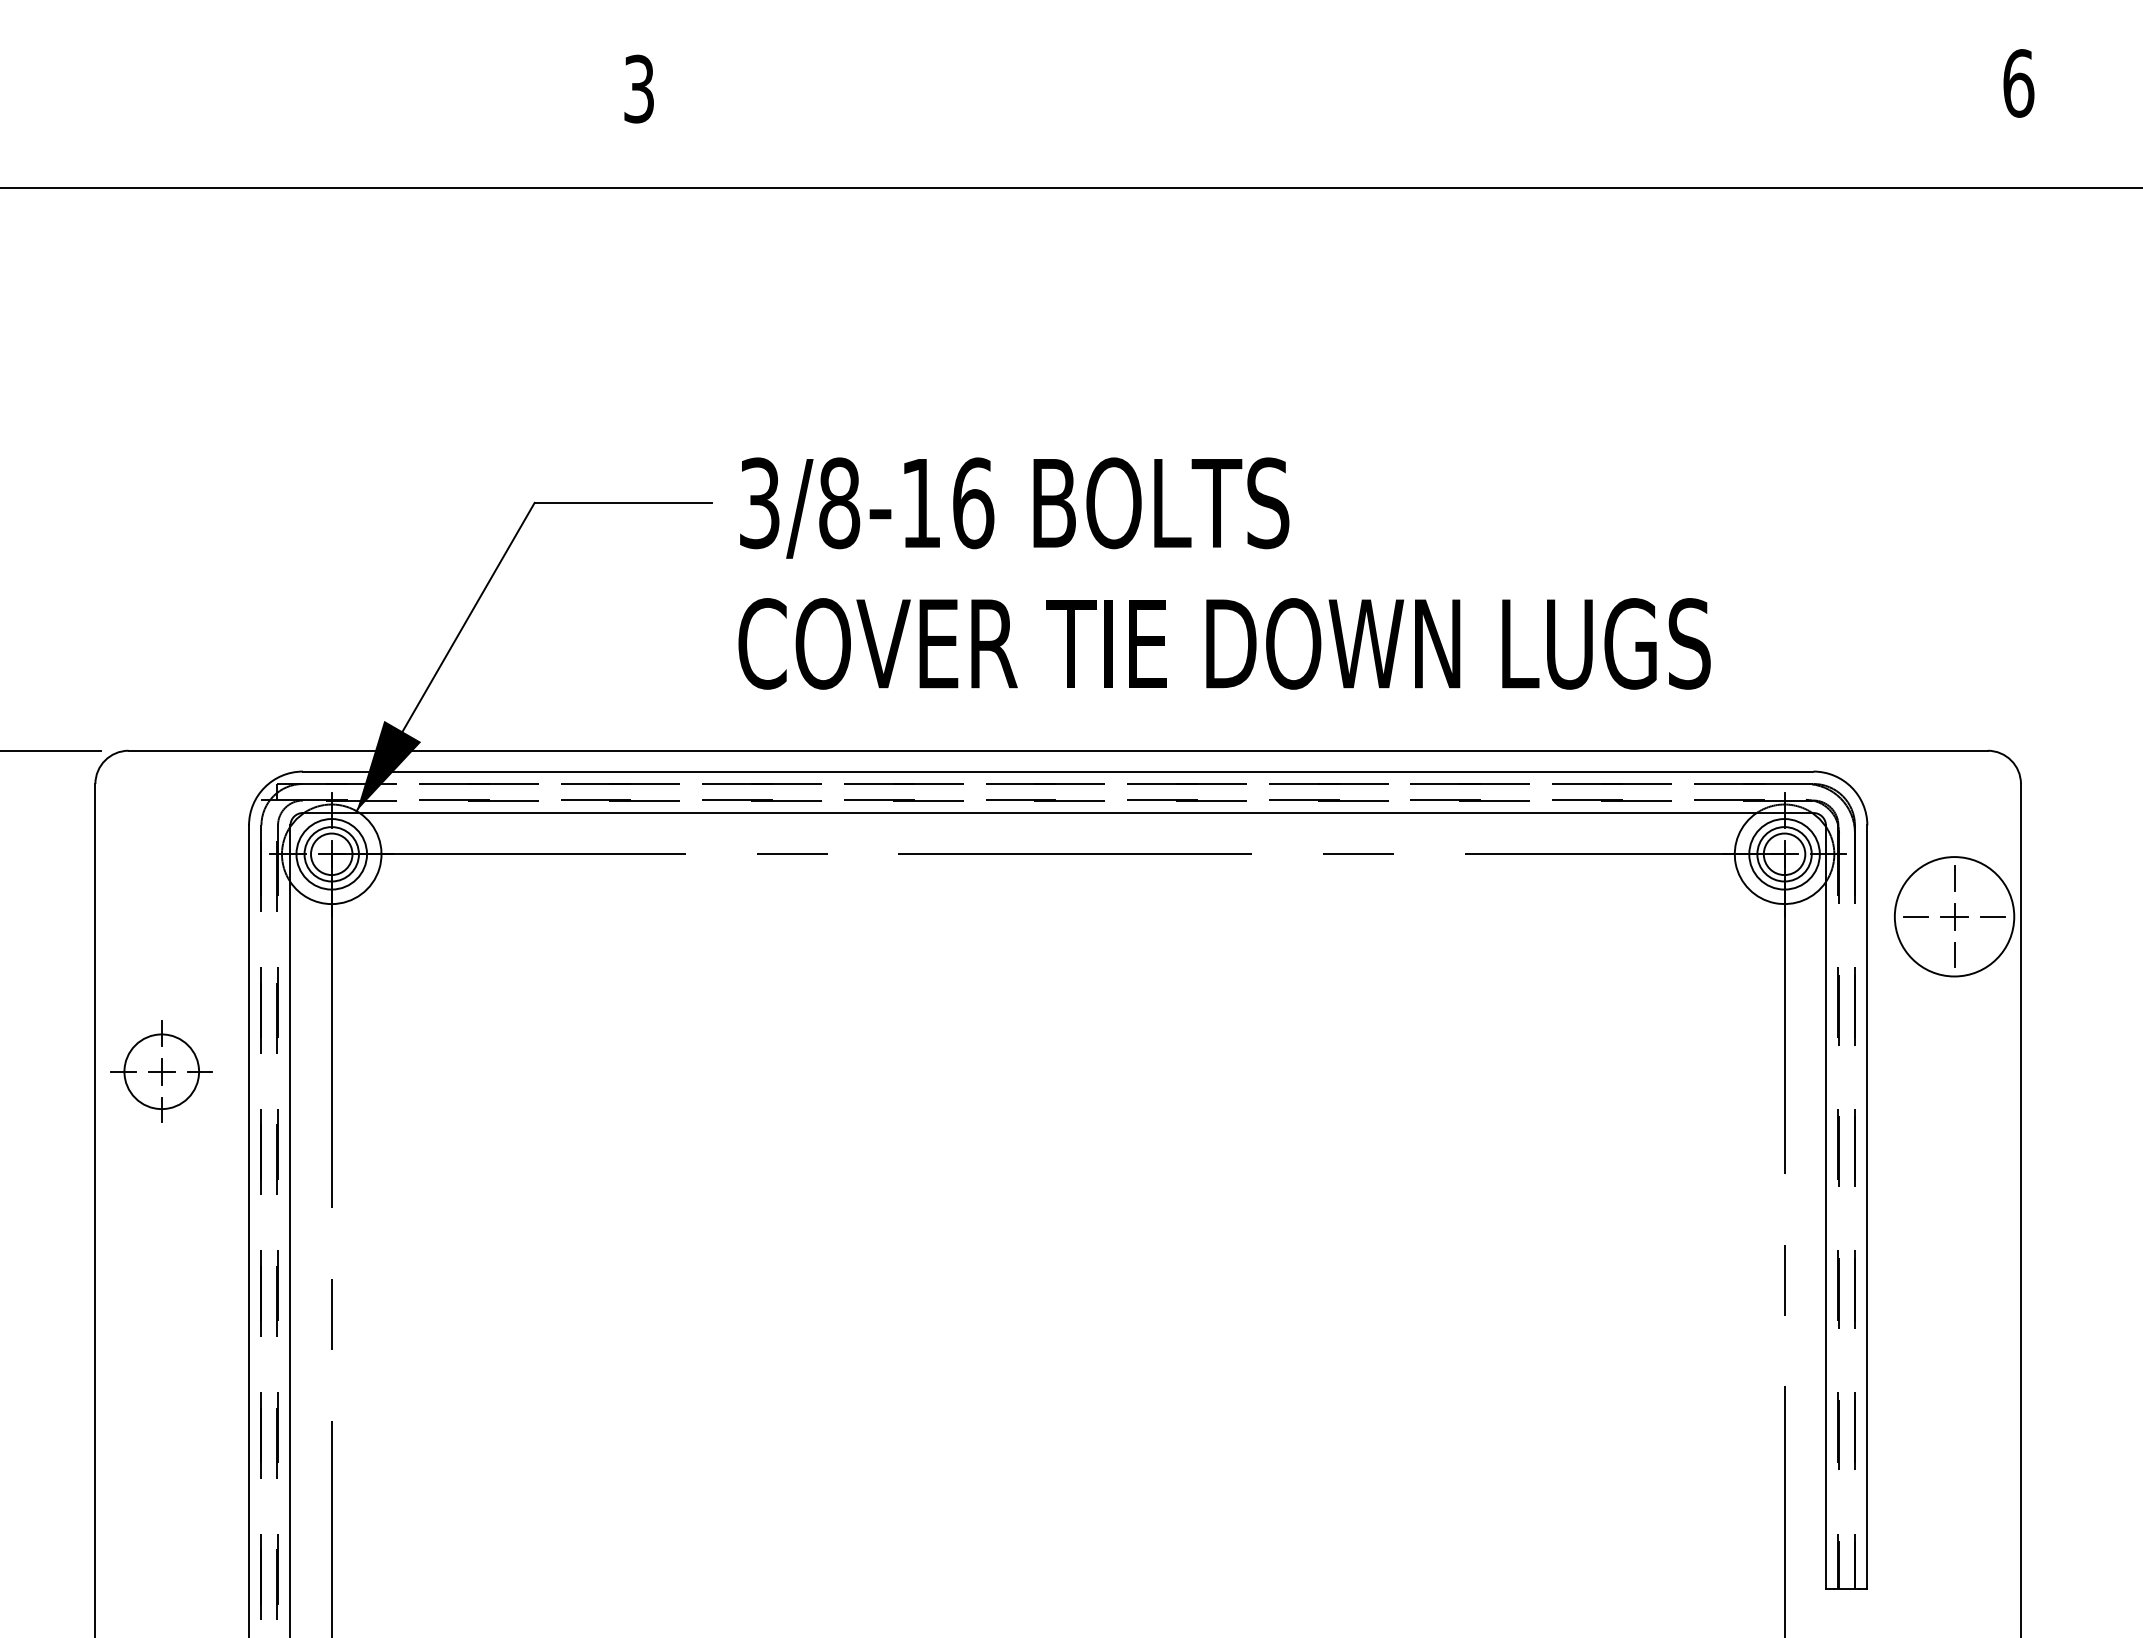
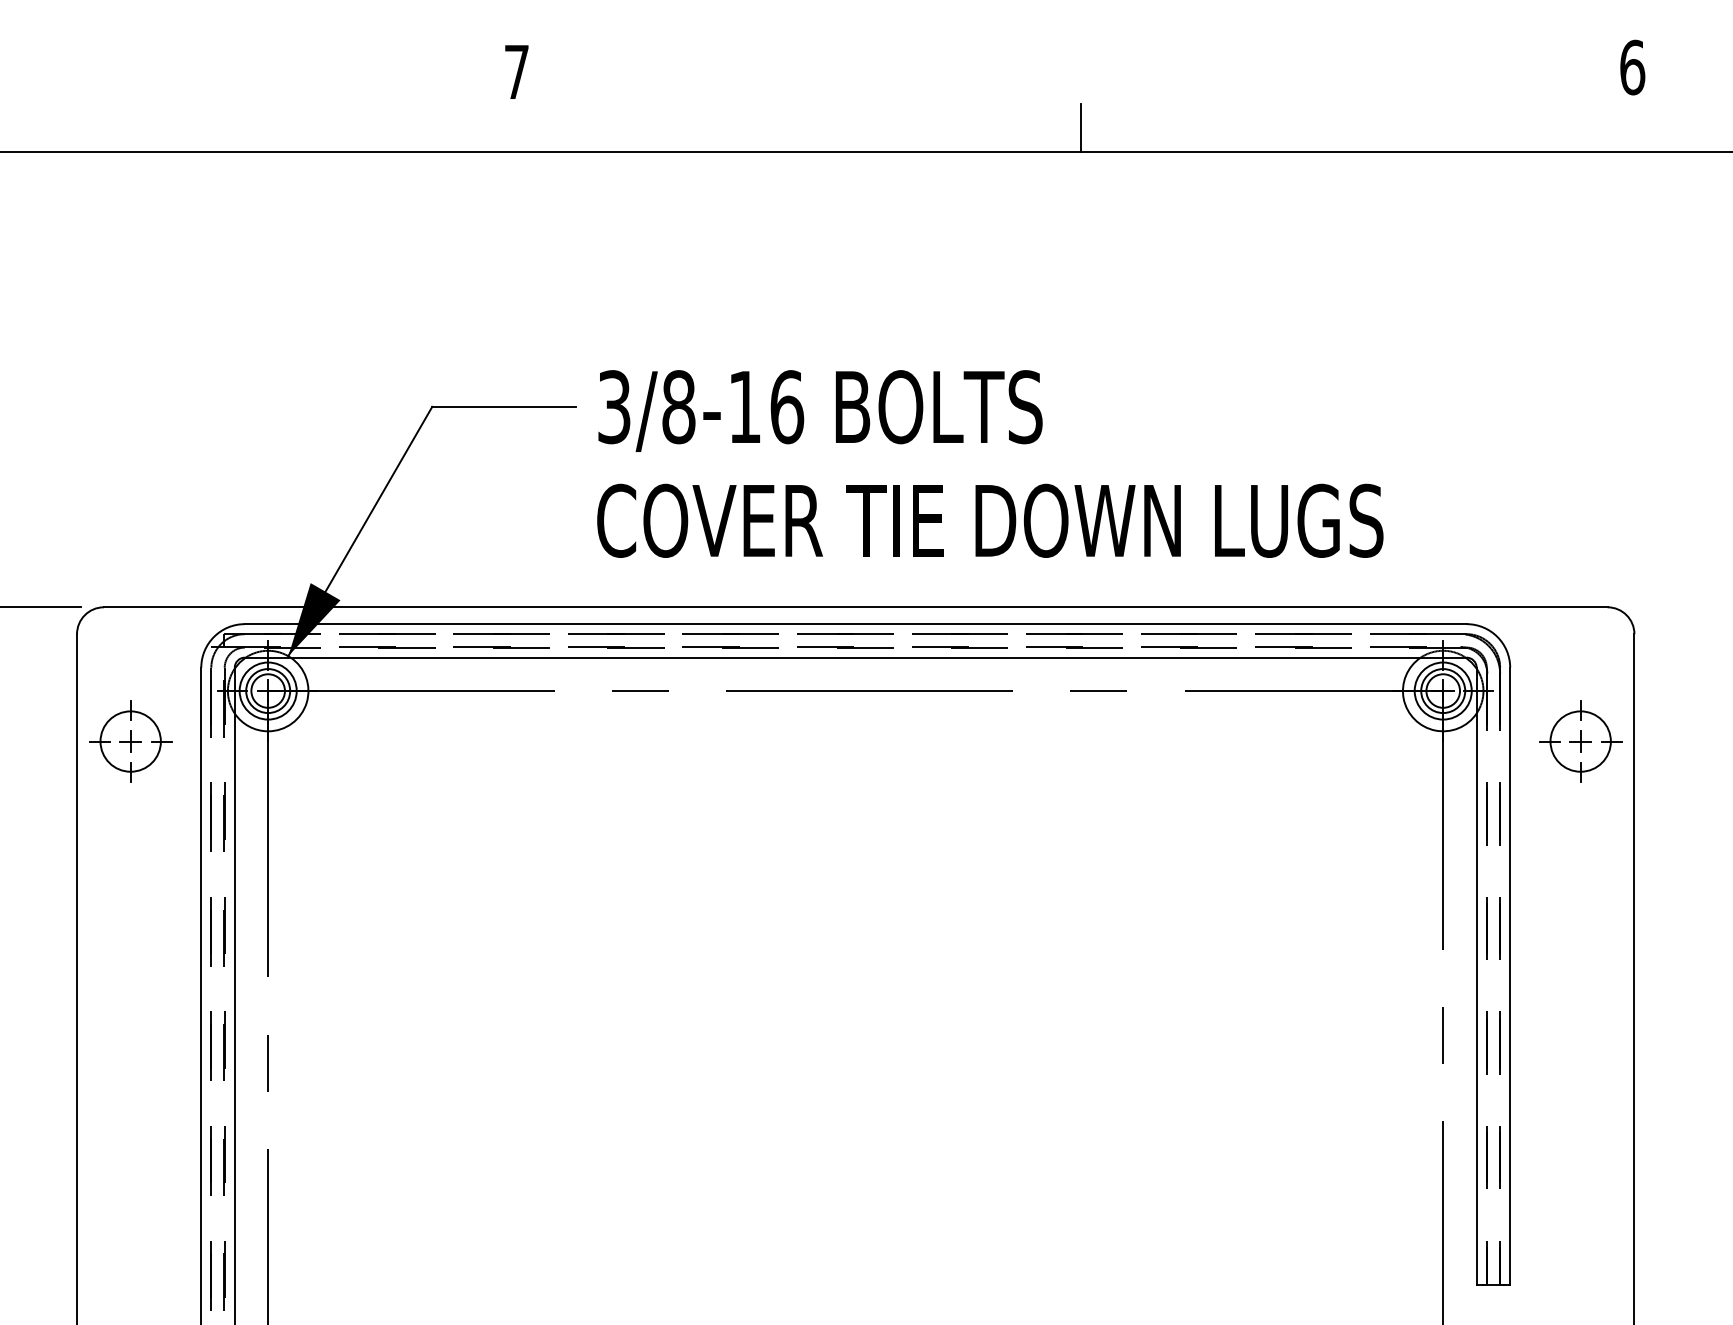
text: (638, 88) -> (516, 71), 3 -> 7
line: (1336, 158) -> (1080, 128), added
circle: (1954, 916) -> (1580, 741), size x0.62
part: (161, 1071) -> (130, 741), moved

